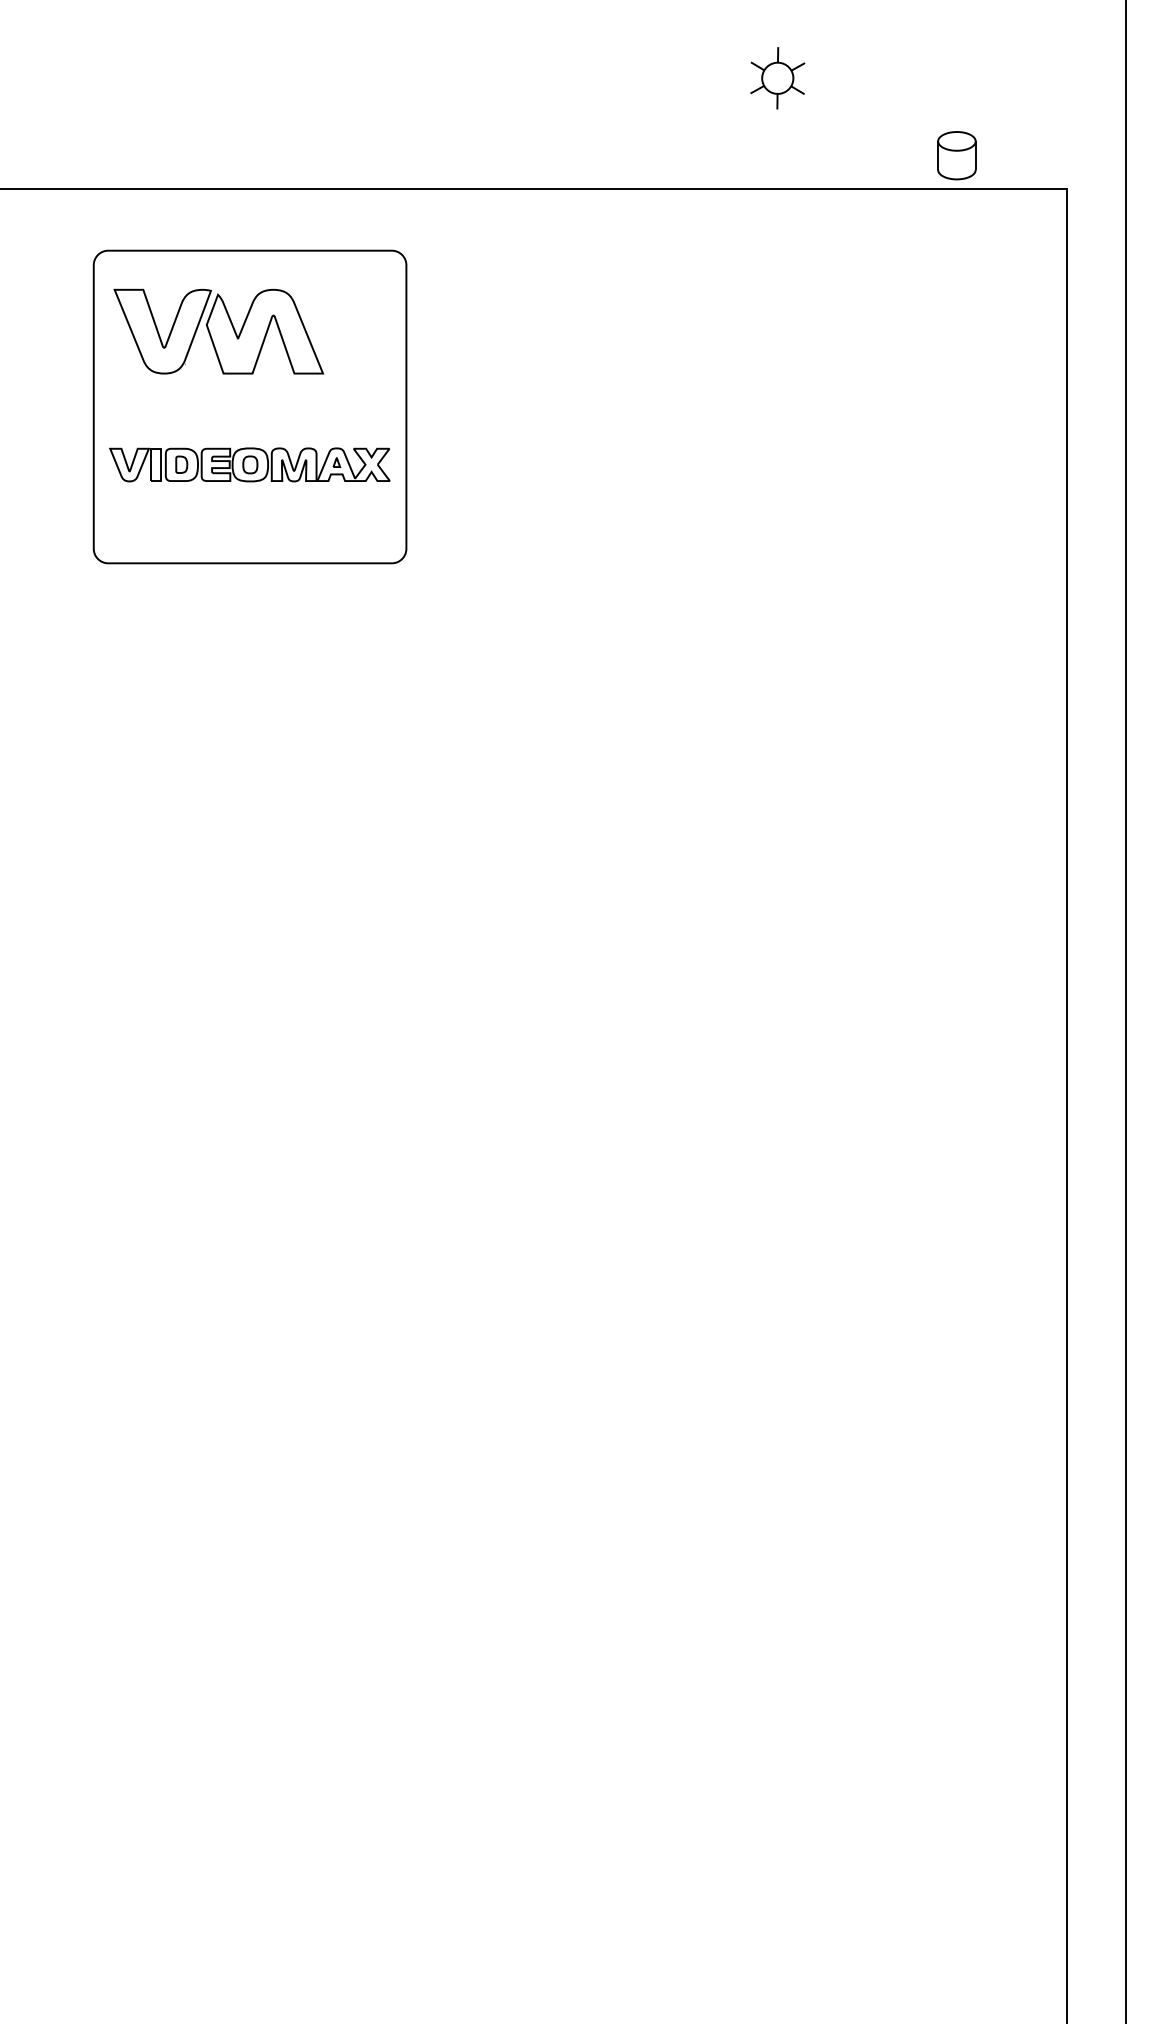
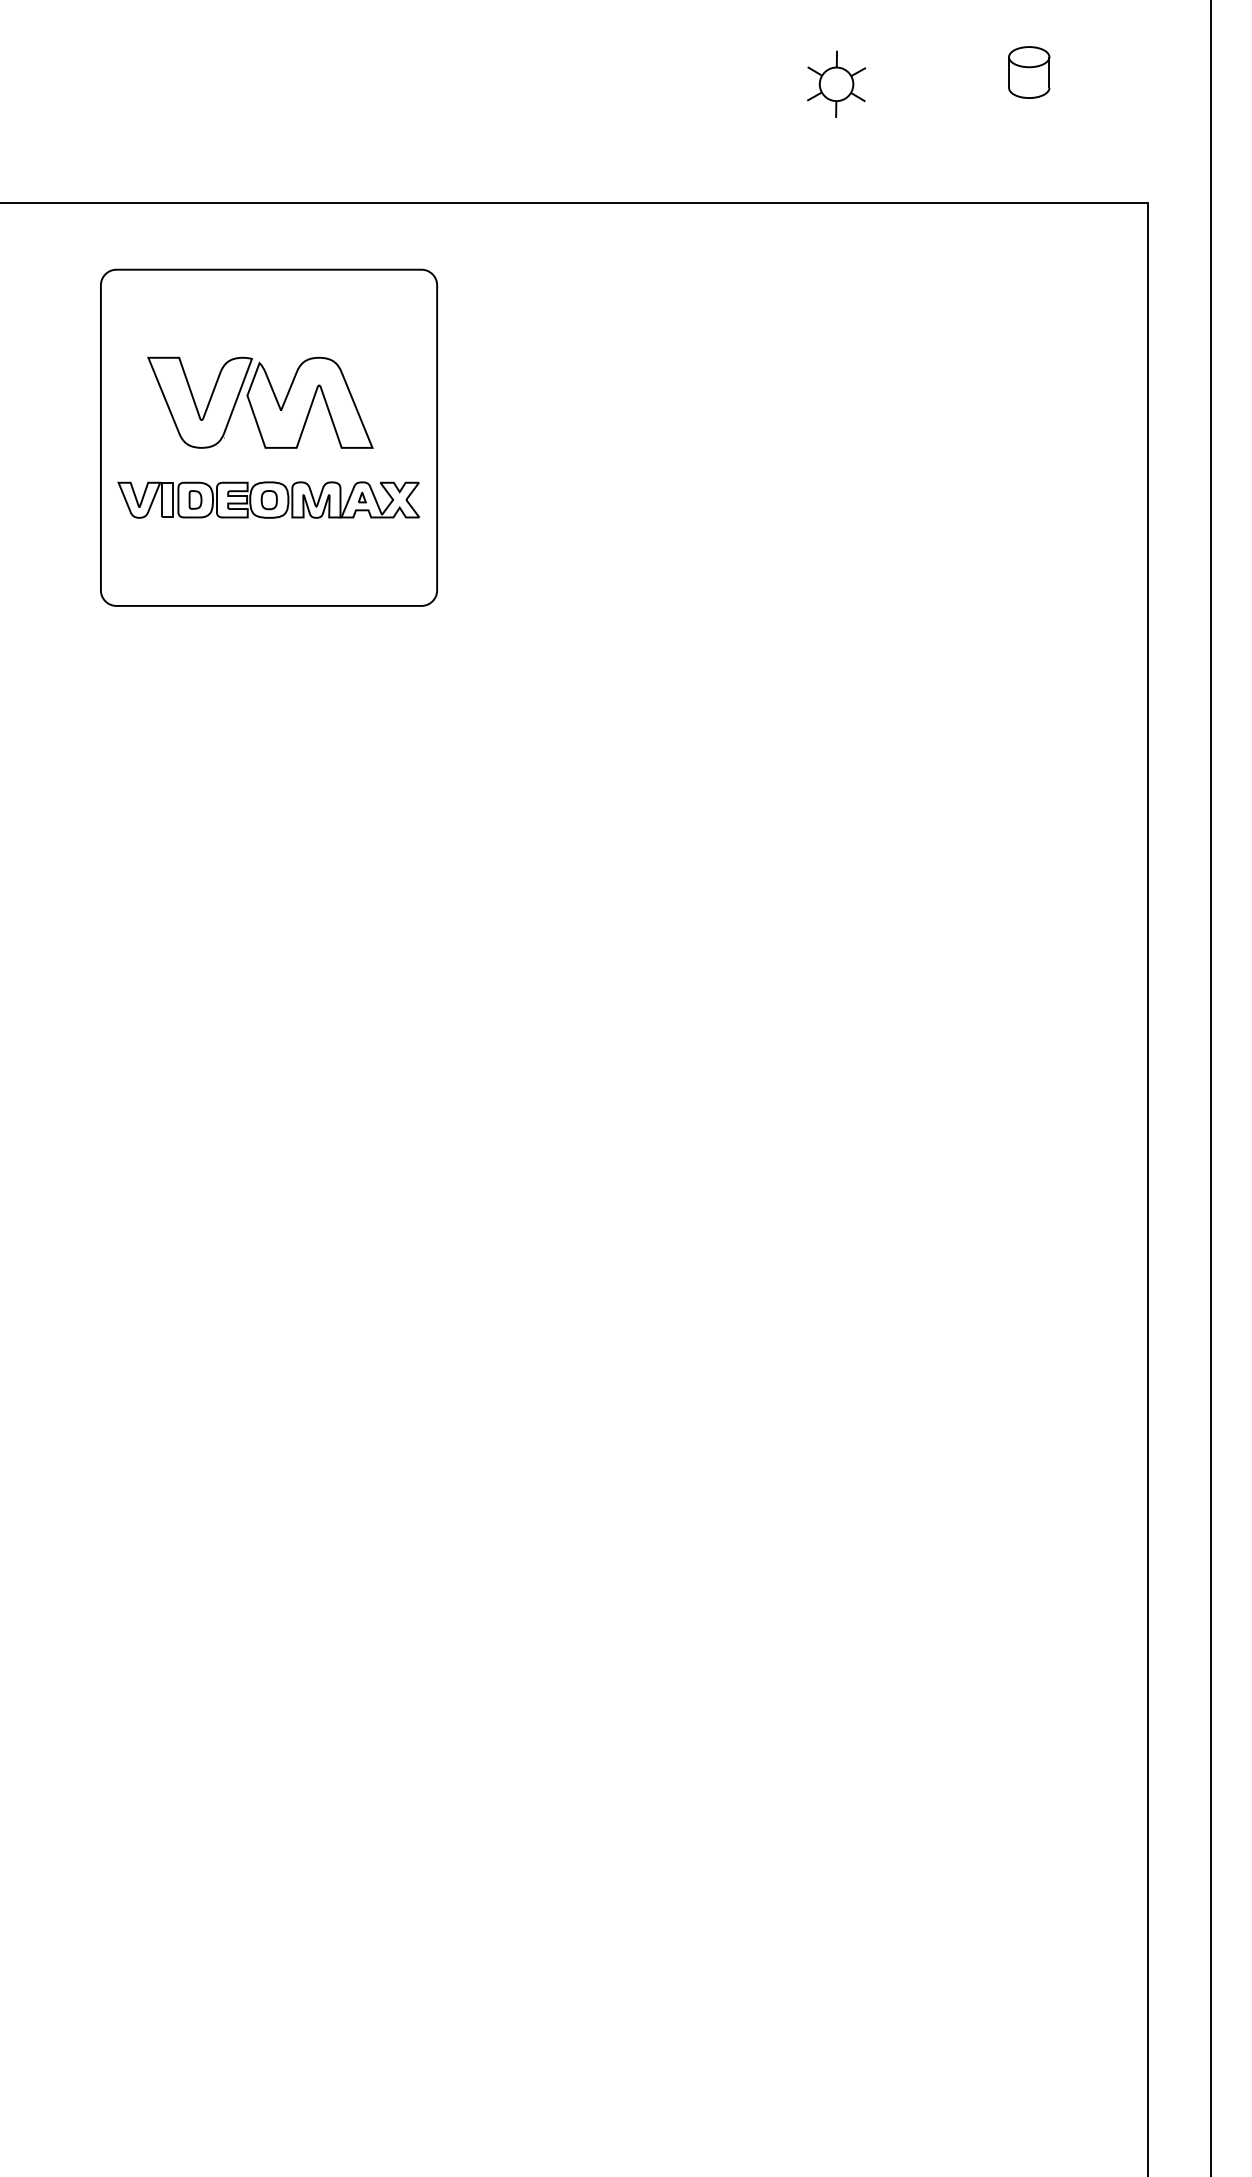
part: (957, 155) -> (1029, 72), moved
part: (218, 331) -> (260, 402), moved

